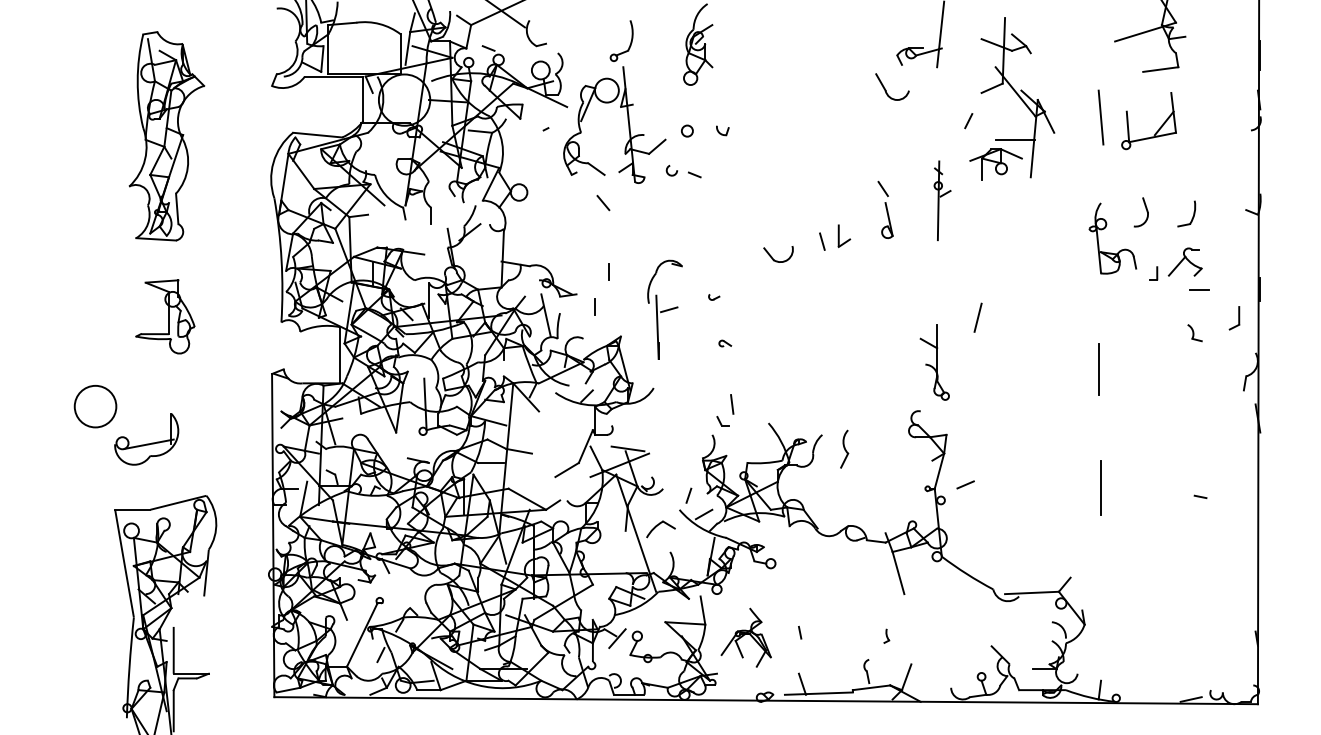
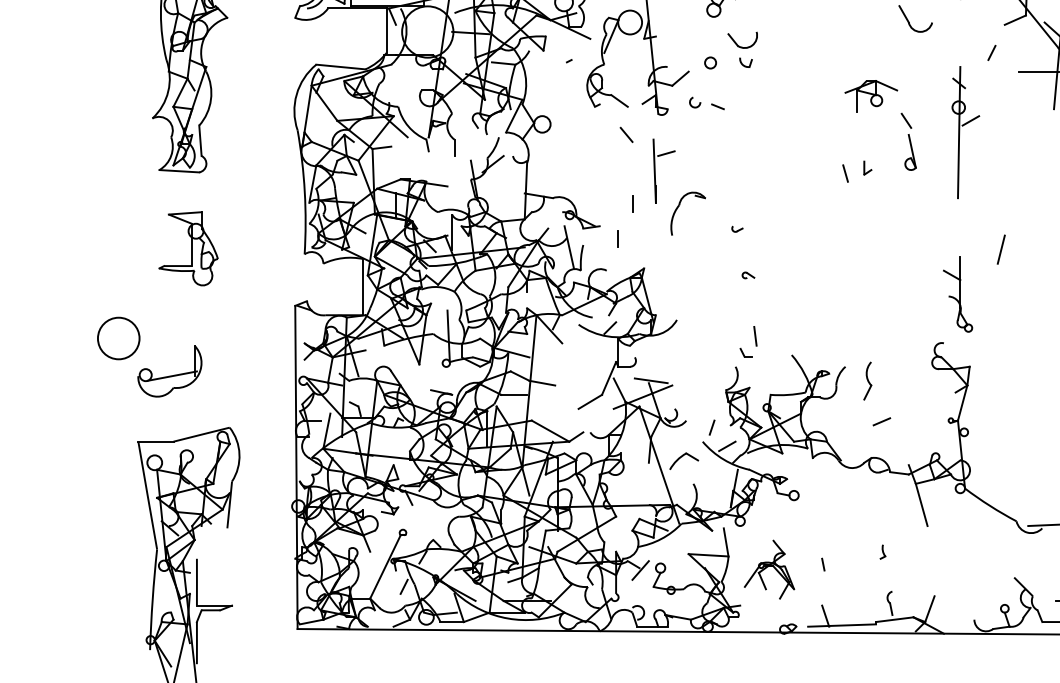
part: (995, 164) -> (870, 96), moved
part: (942, 200) -> (965, 132), size x1.67
part: (844, 235) -> (867, 167), size x0.62
part: (777, 260) -> (741, 46), moved
part: (658, 326) -> (655, 170), moved
line: (965, 484) -> (881, 421), moved
part: (886, 635) -> (882, 551), moved

